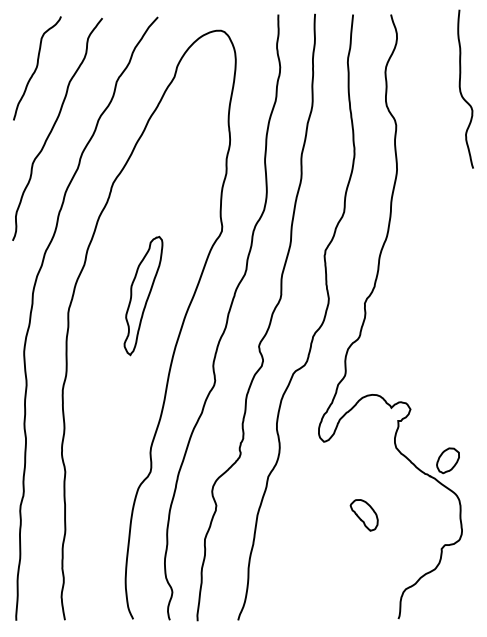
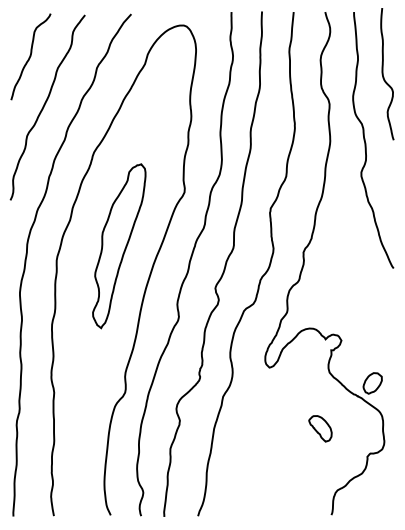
curve: (440, 172) -> (366, 143), added
part: (143, 295) -> (119, 245), size x1.67
part: (363, 515) -> (319, 428), moved

